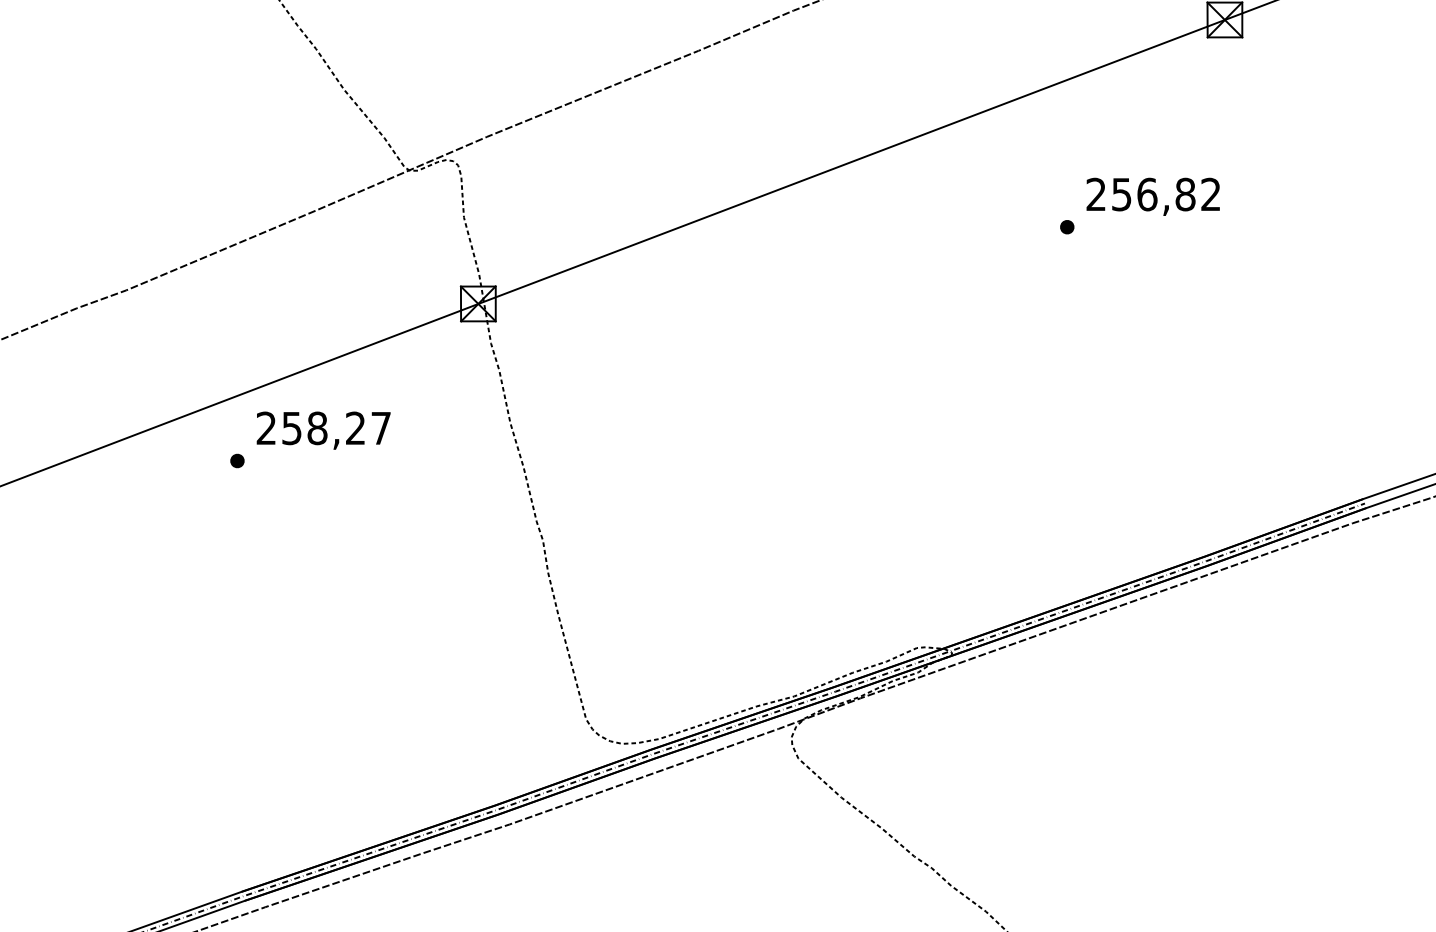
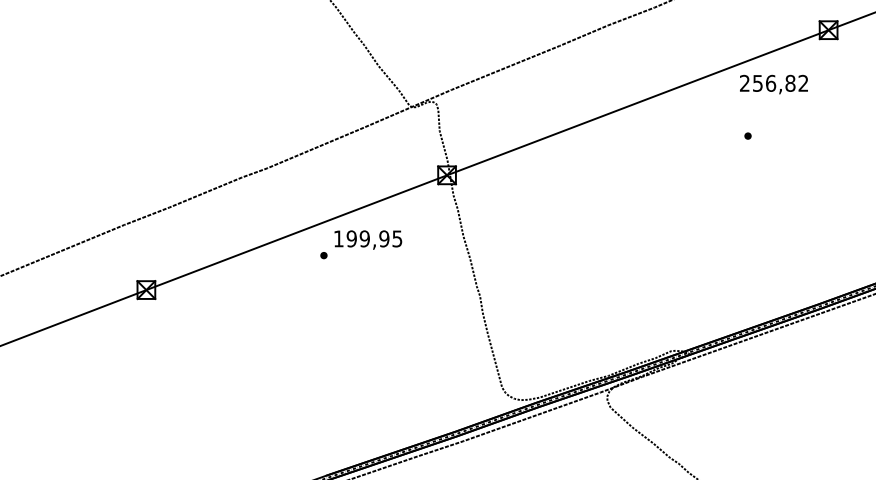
text: (1152, 196) -> (773, 84), moved
text: (322, 427) -> (367, 238), 258,27 -> 199,95

